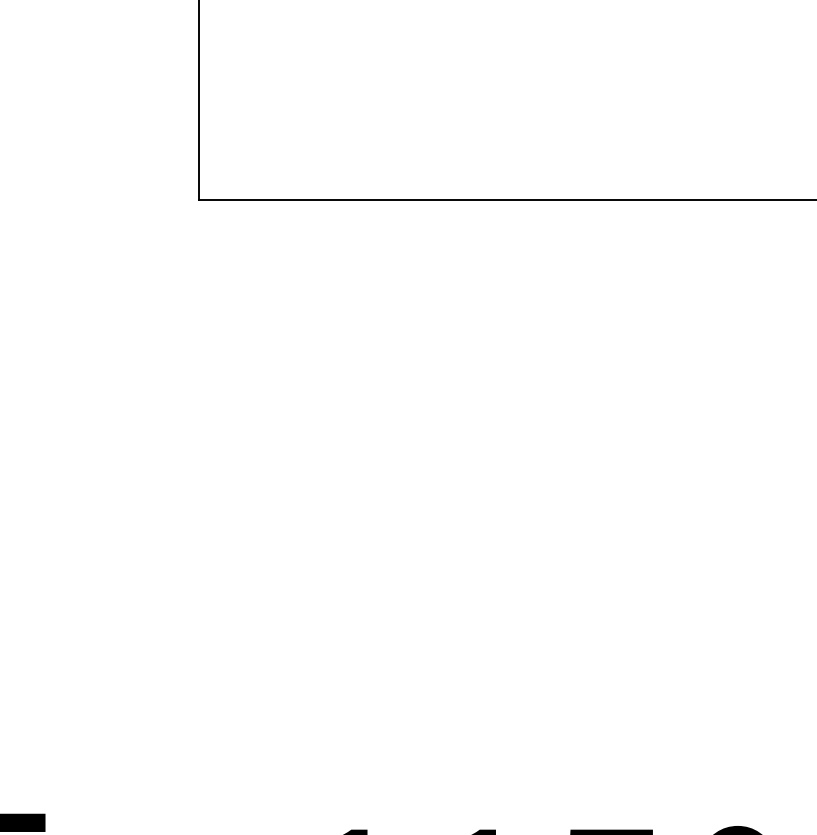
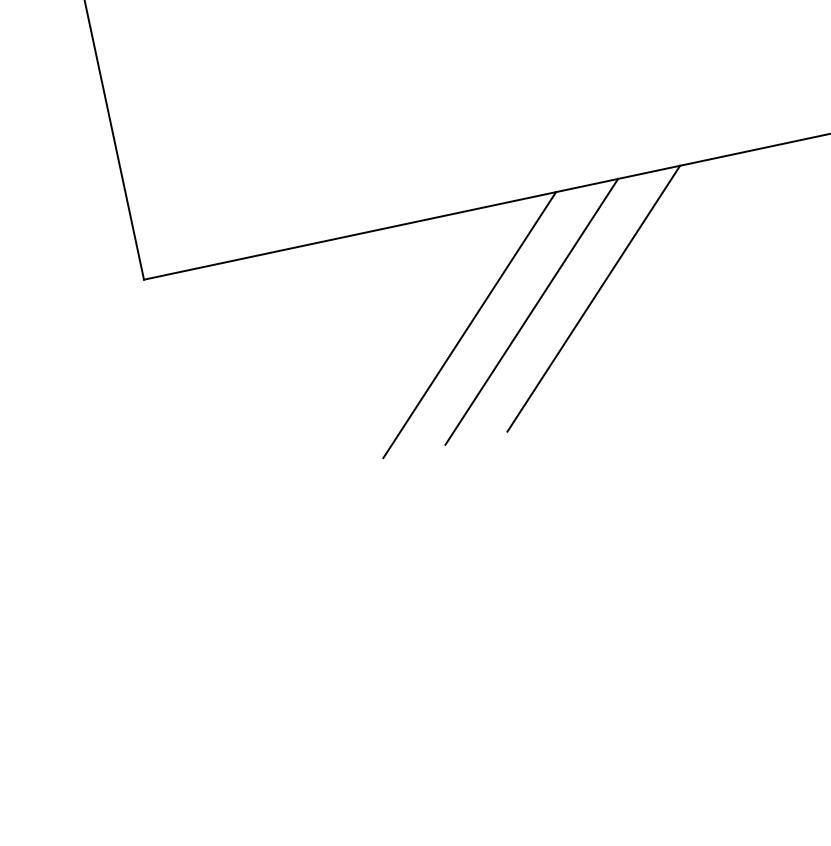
line: (442, 287) -> (469, 324), added
line: (492, 287) -> (531, 311), added
line: (542, 287) -> (593, 297), added

